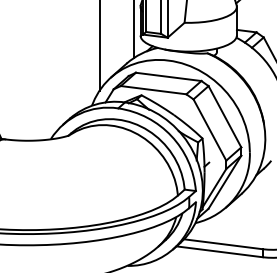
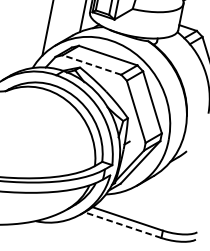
line: (153, 90) -> (91, 65), solid -> dashed
line: (219, 251) -> (122, 224), solid -> dashed

